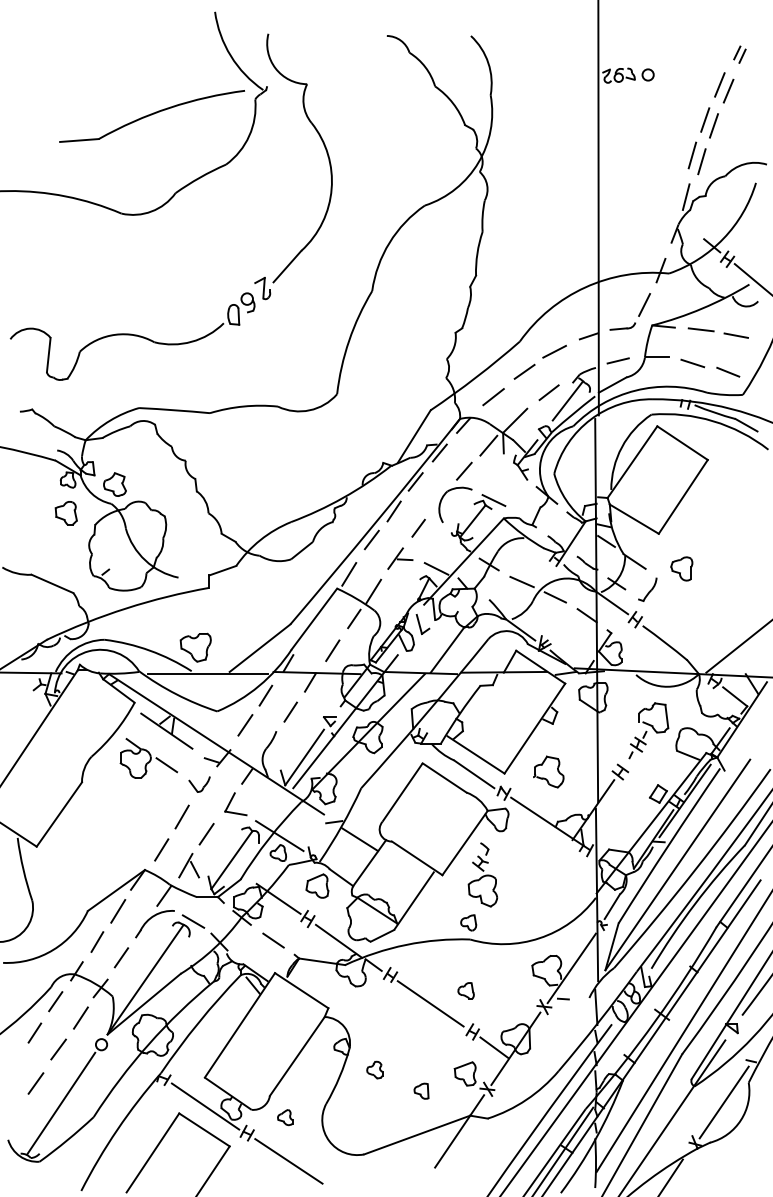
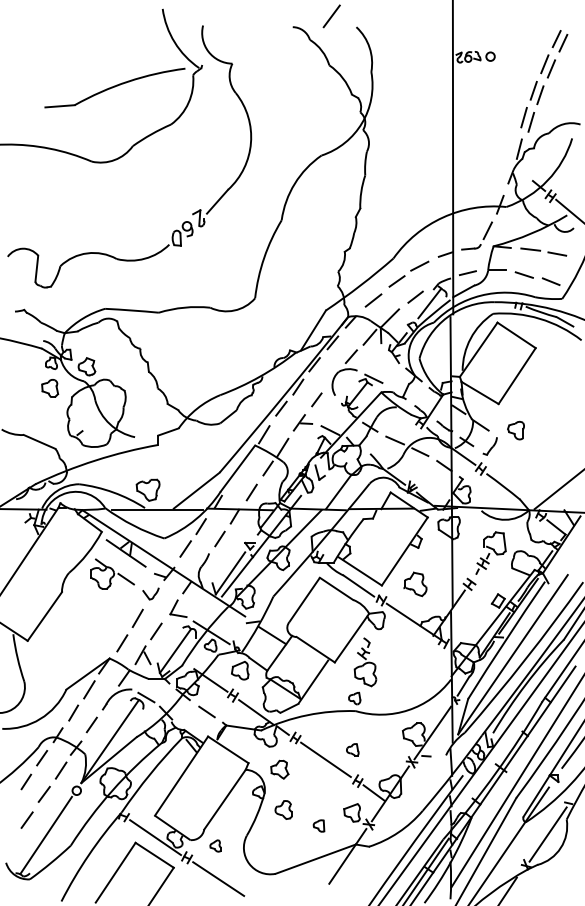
line: (438, 21) -> (331, 16), added
part: (739, 54) -> (559, 41), size x1.67
part: (369, 1016) -> (279, 769), added
part: (374, 1069) -> (283, 809), size x1.43

